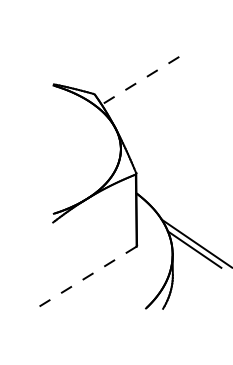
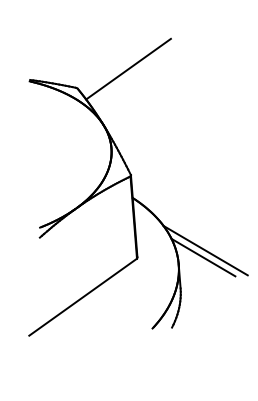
line: (140, 80) -> (128, 68), dashed -> solid
line: (87, 277) -> (83, 297), dashed -> solid

